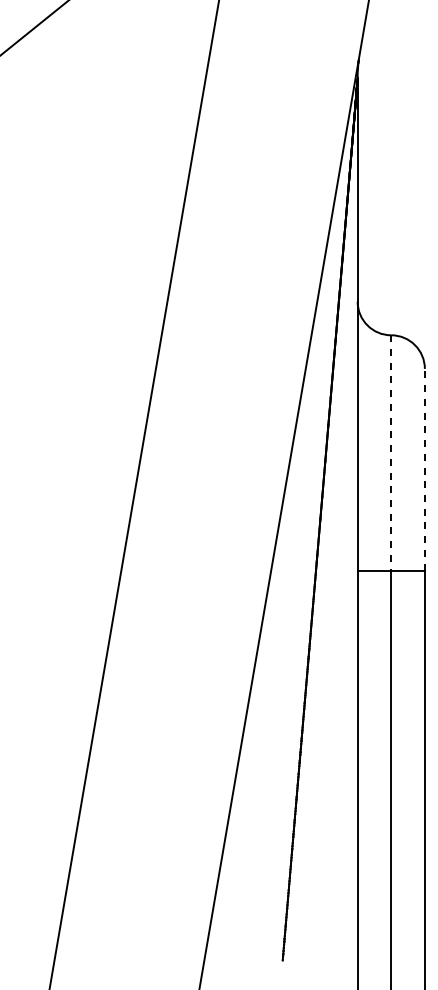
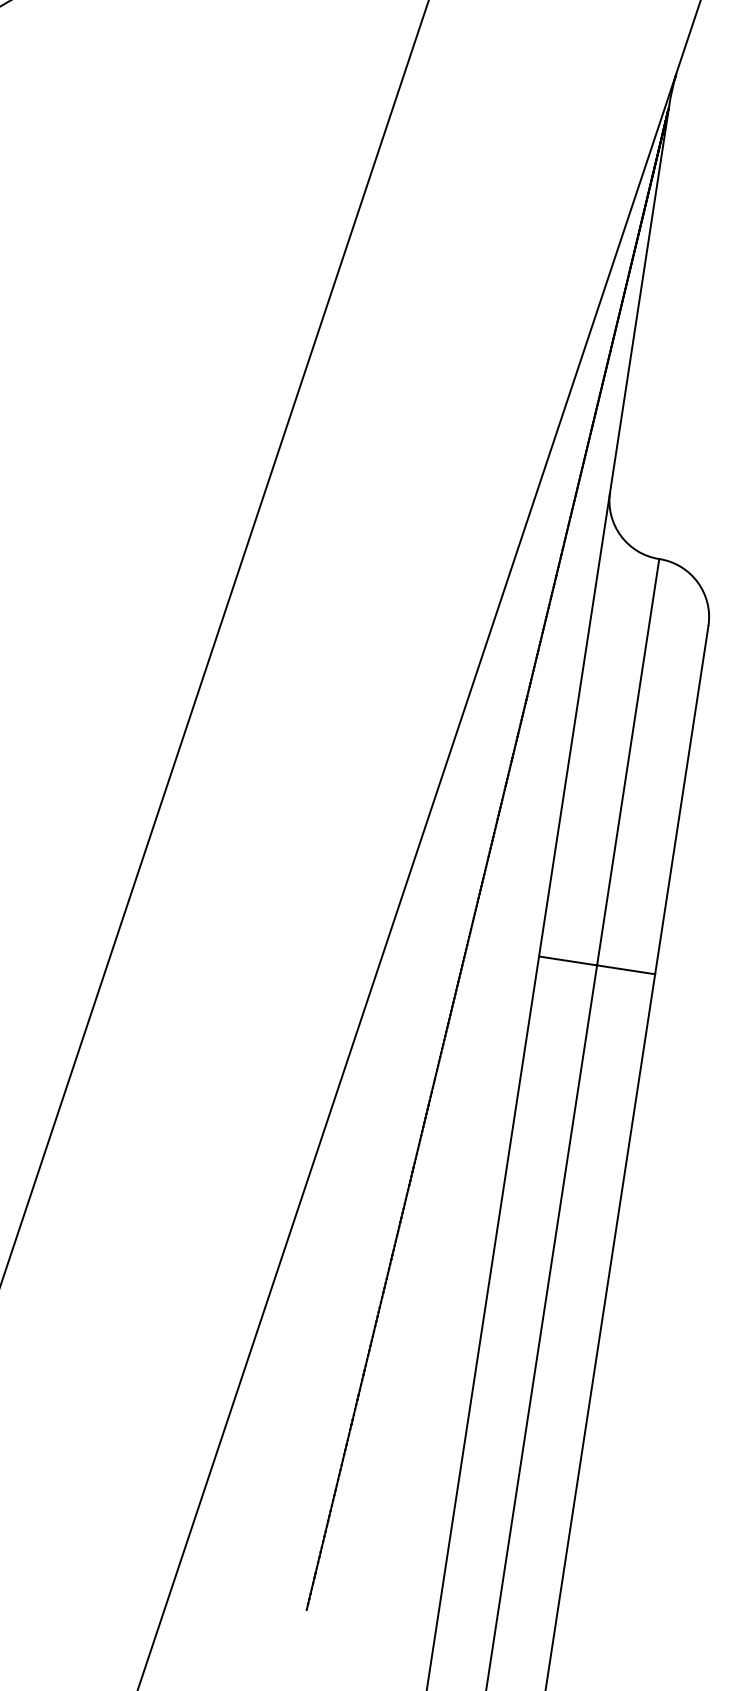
line: (391, 452) -> (628, 761), dashed -> solid
line: (424, 469) -> (681, 799), dashed -> solid

